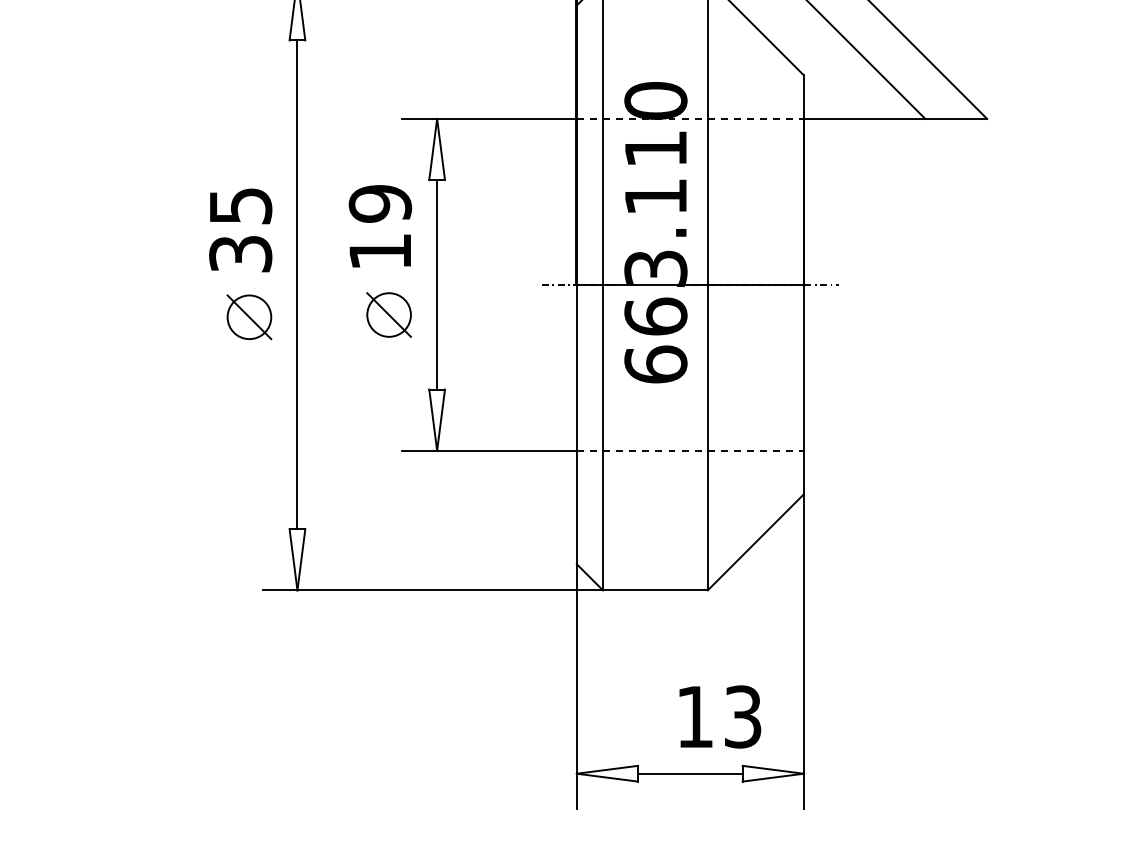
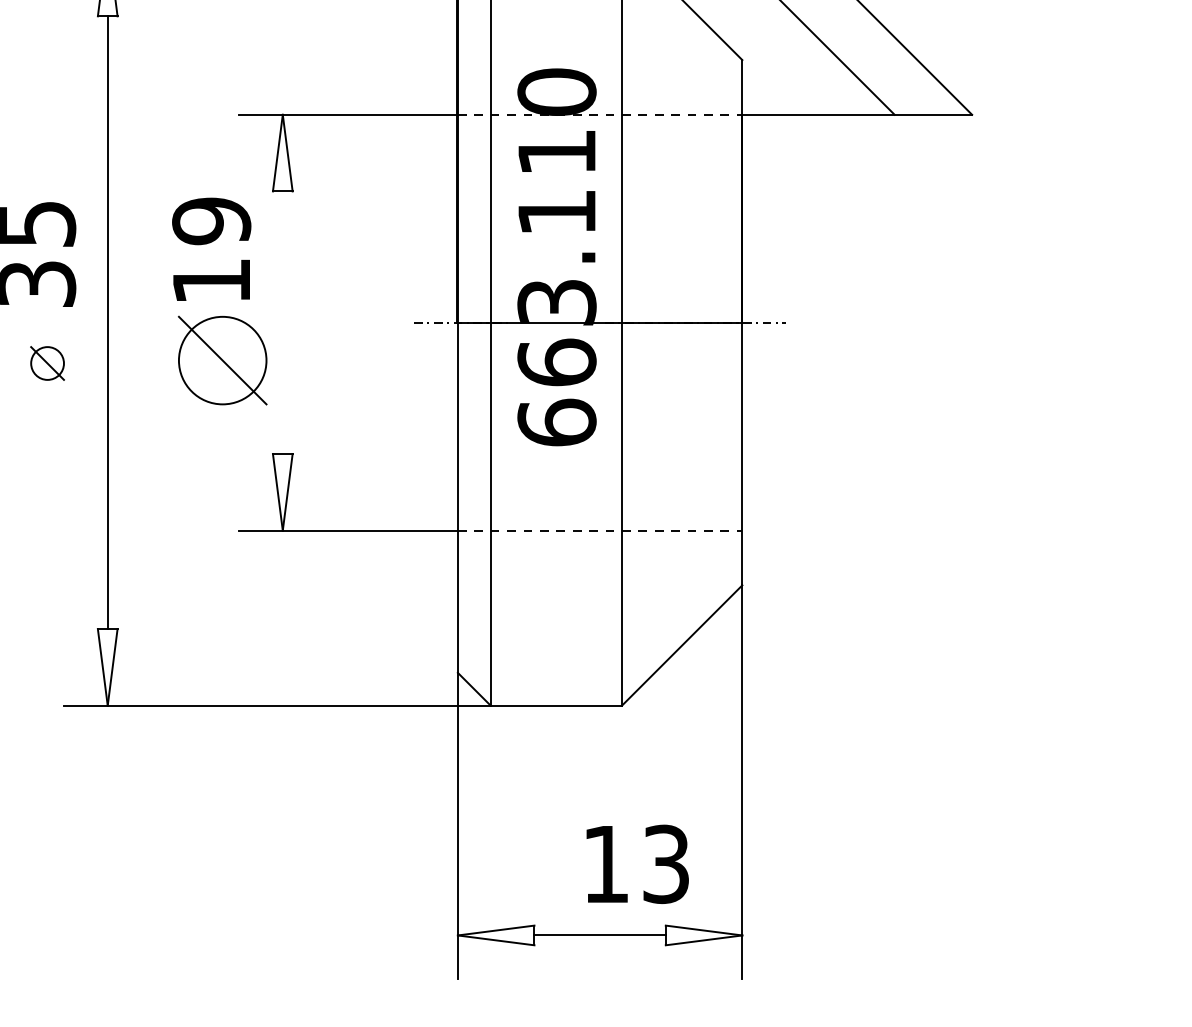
line: (437, 284) -> (283, 322), removed
part: (388, 314) -> (221, 359), size x1.6
part: (249, 317) -> (47, 363), size x0.6

